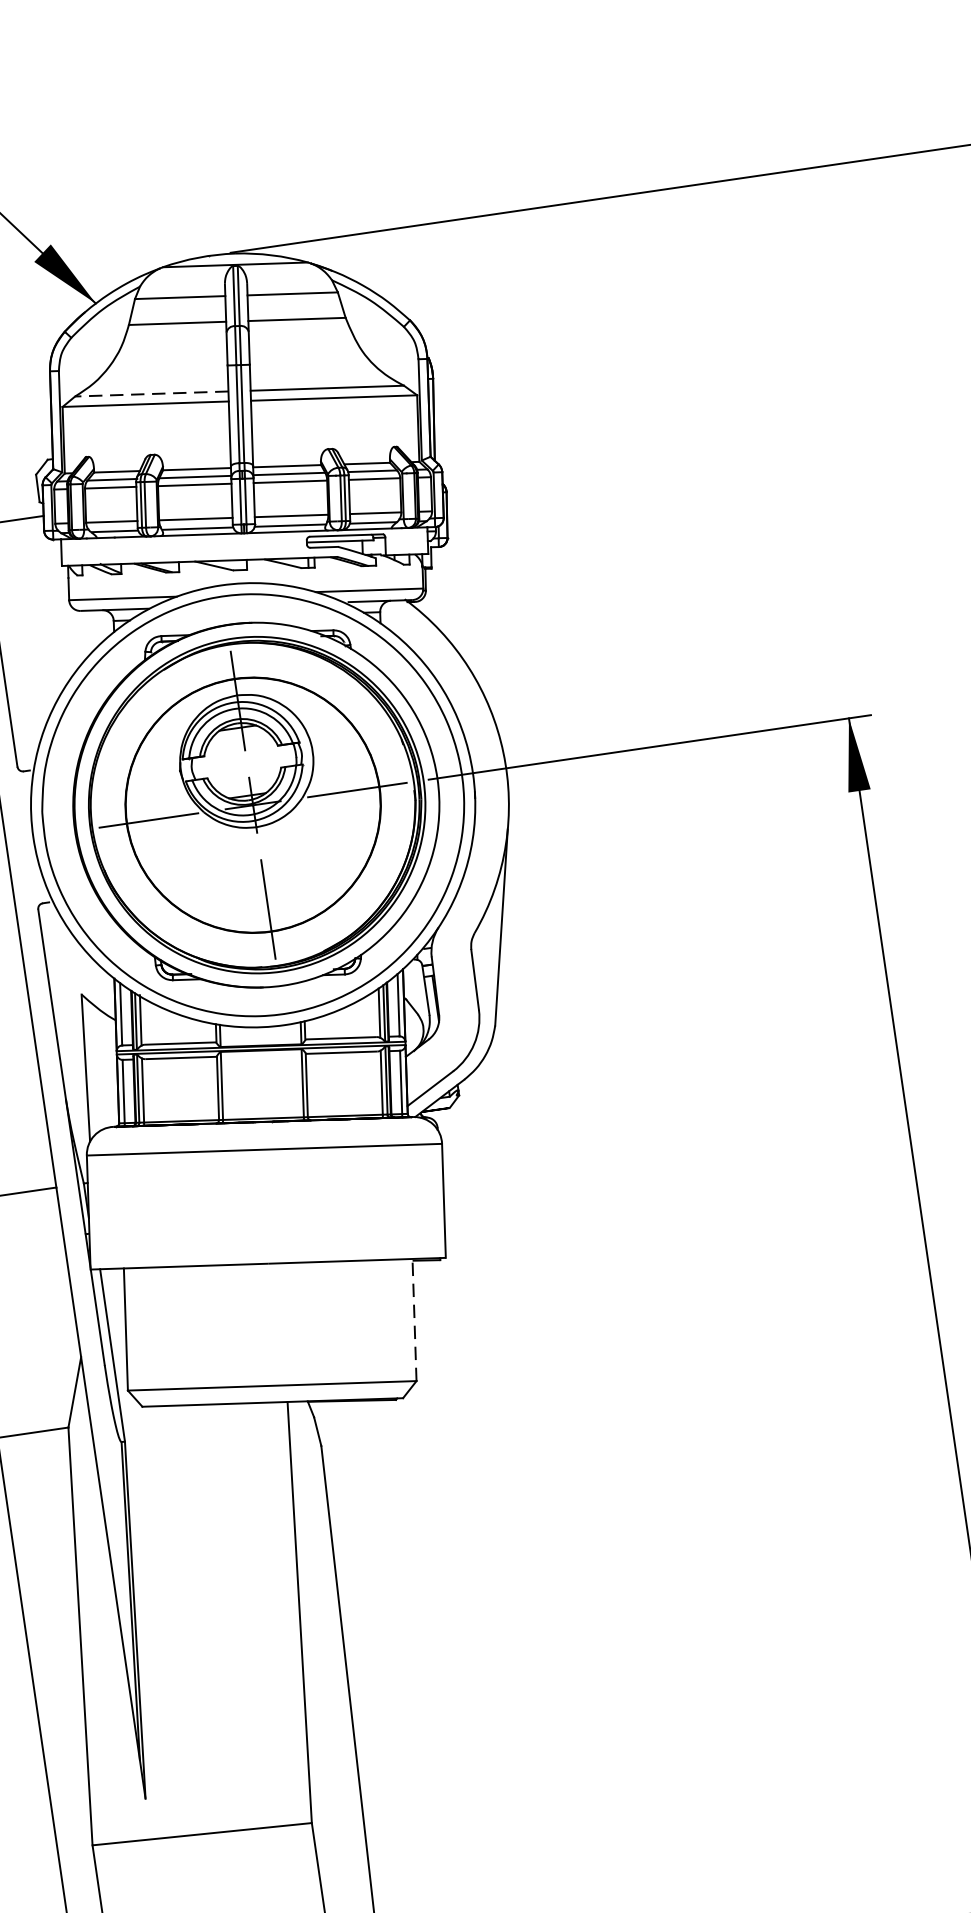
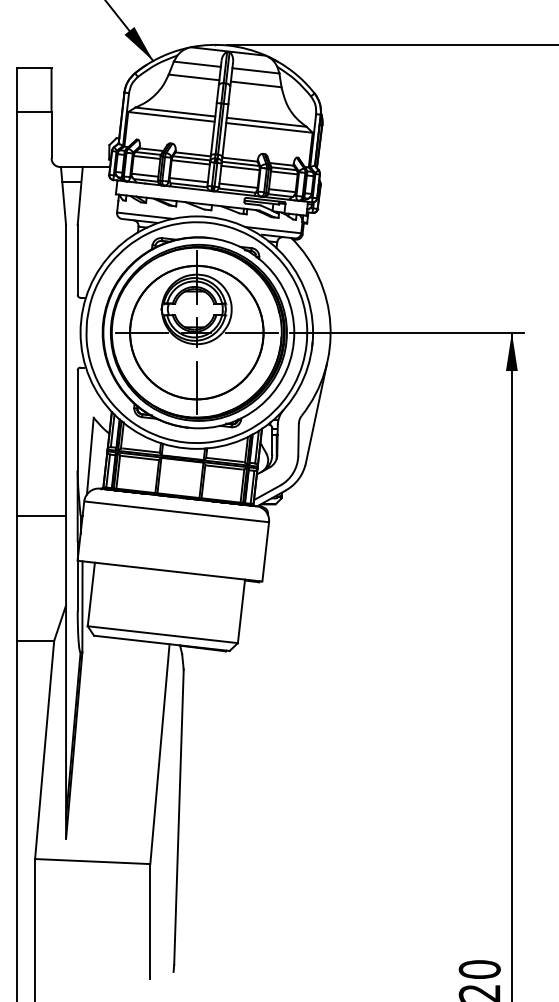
line: (150, 395) -> (174, 112), dashed -> solid
line: (414, 1320) -> (241, 611), dashed -> solid

